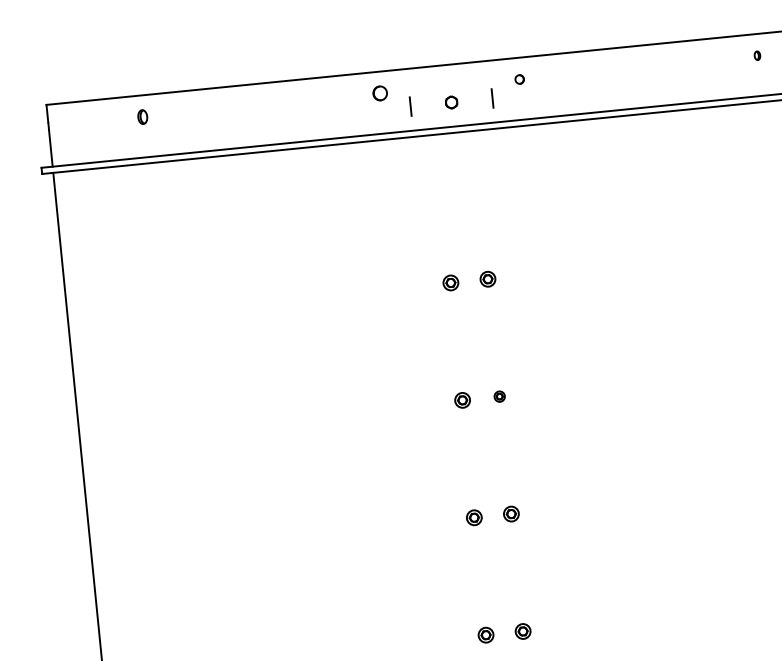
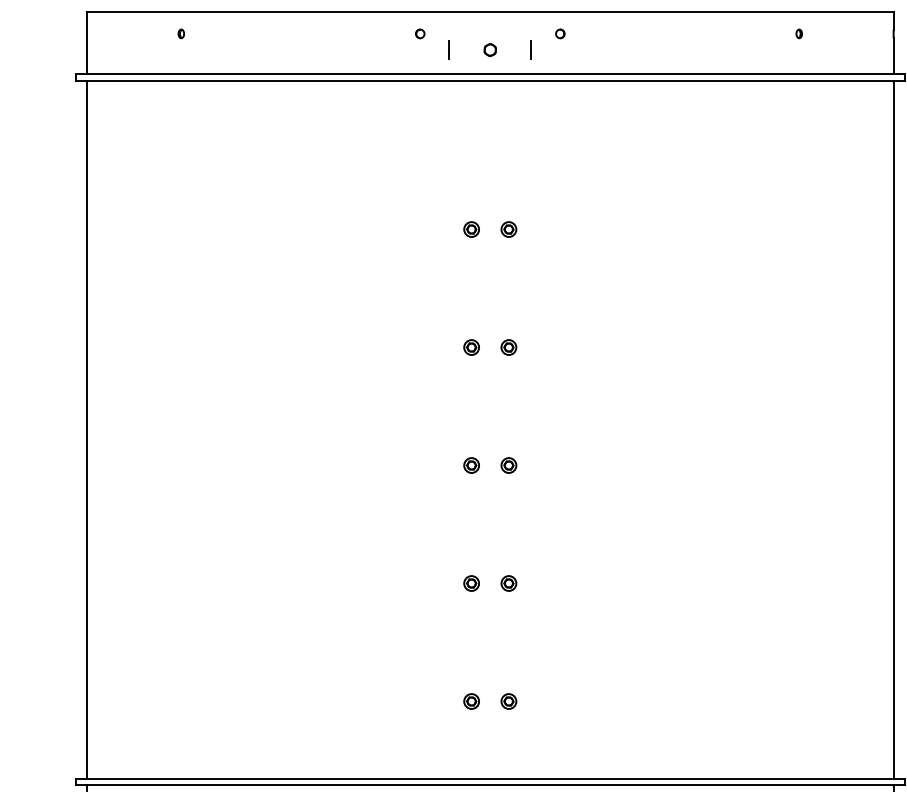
part: (380, 92) -> (420, 33), size x0.62
part: (141, 116) -> (180, 33), size x0.62
part: (499, 396) -> (508, 347), size x1.43

